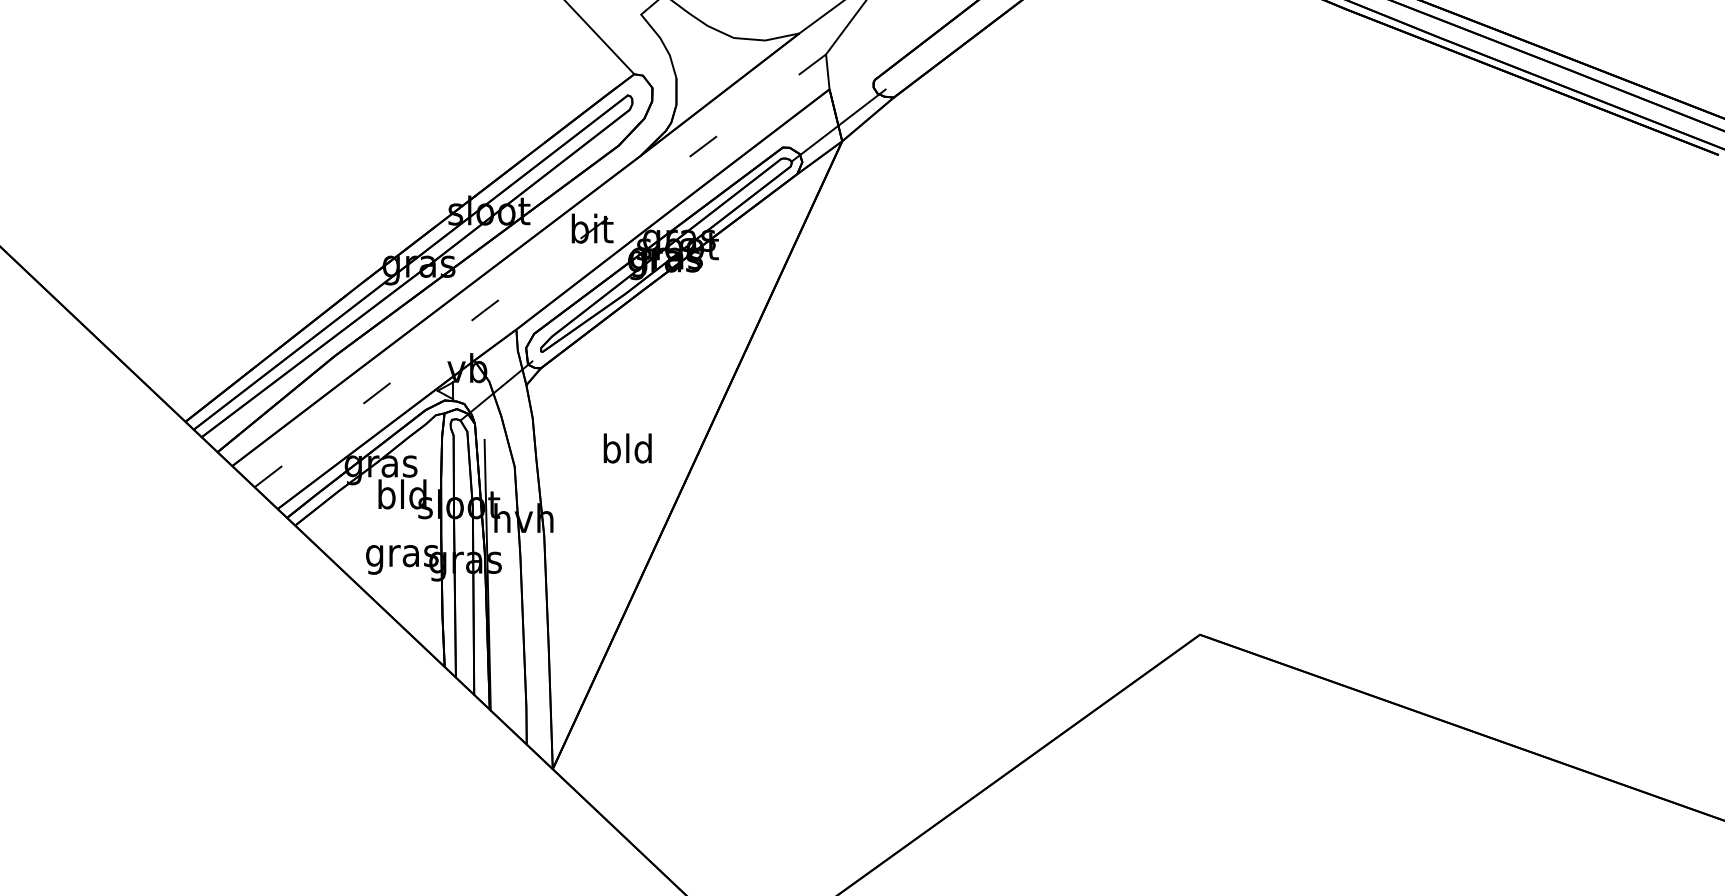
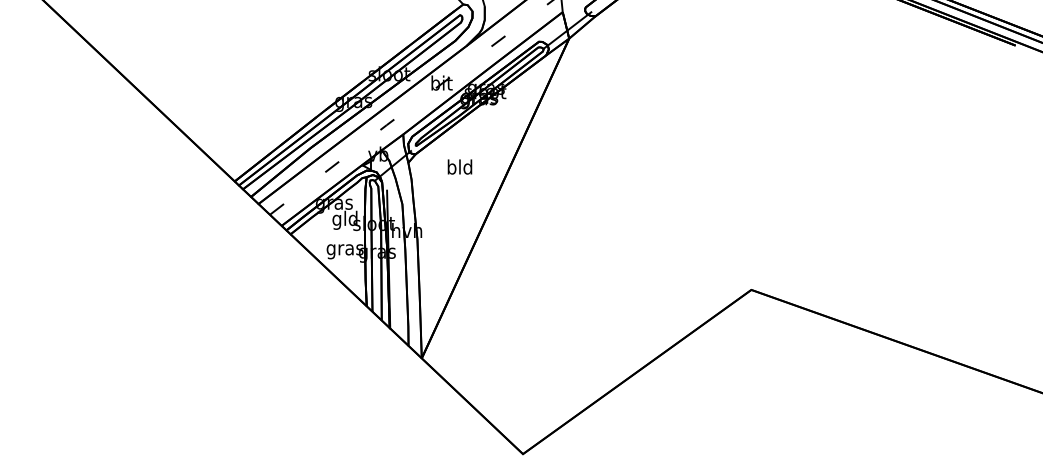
text: (626, 447) -> (459, 166), moved
text: (385, 496) -> (336, 219), bld -> gld

